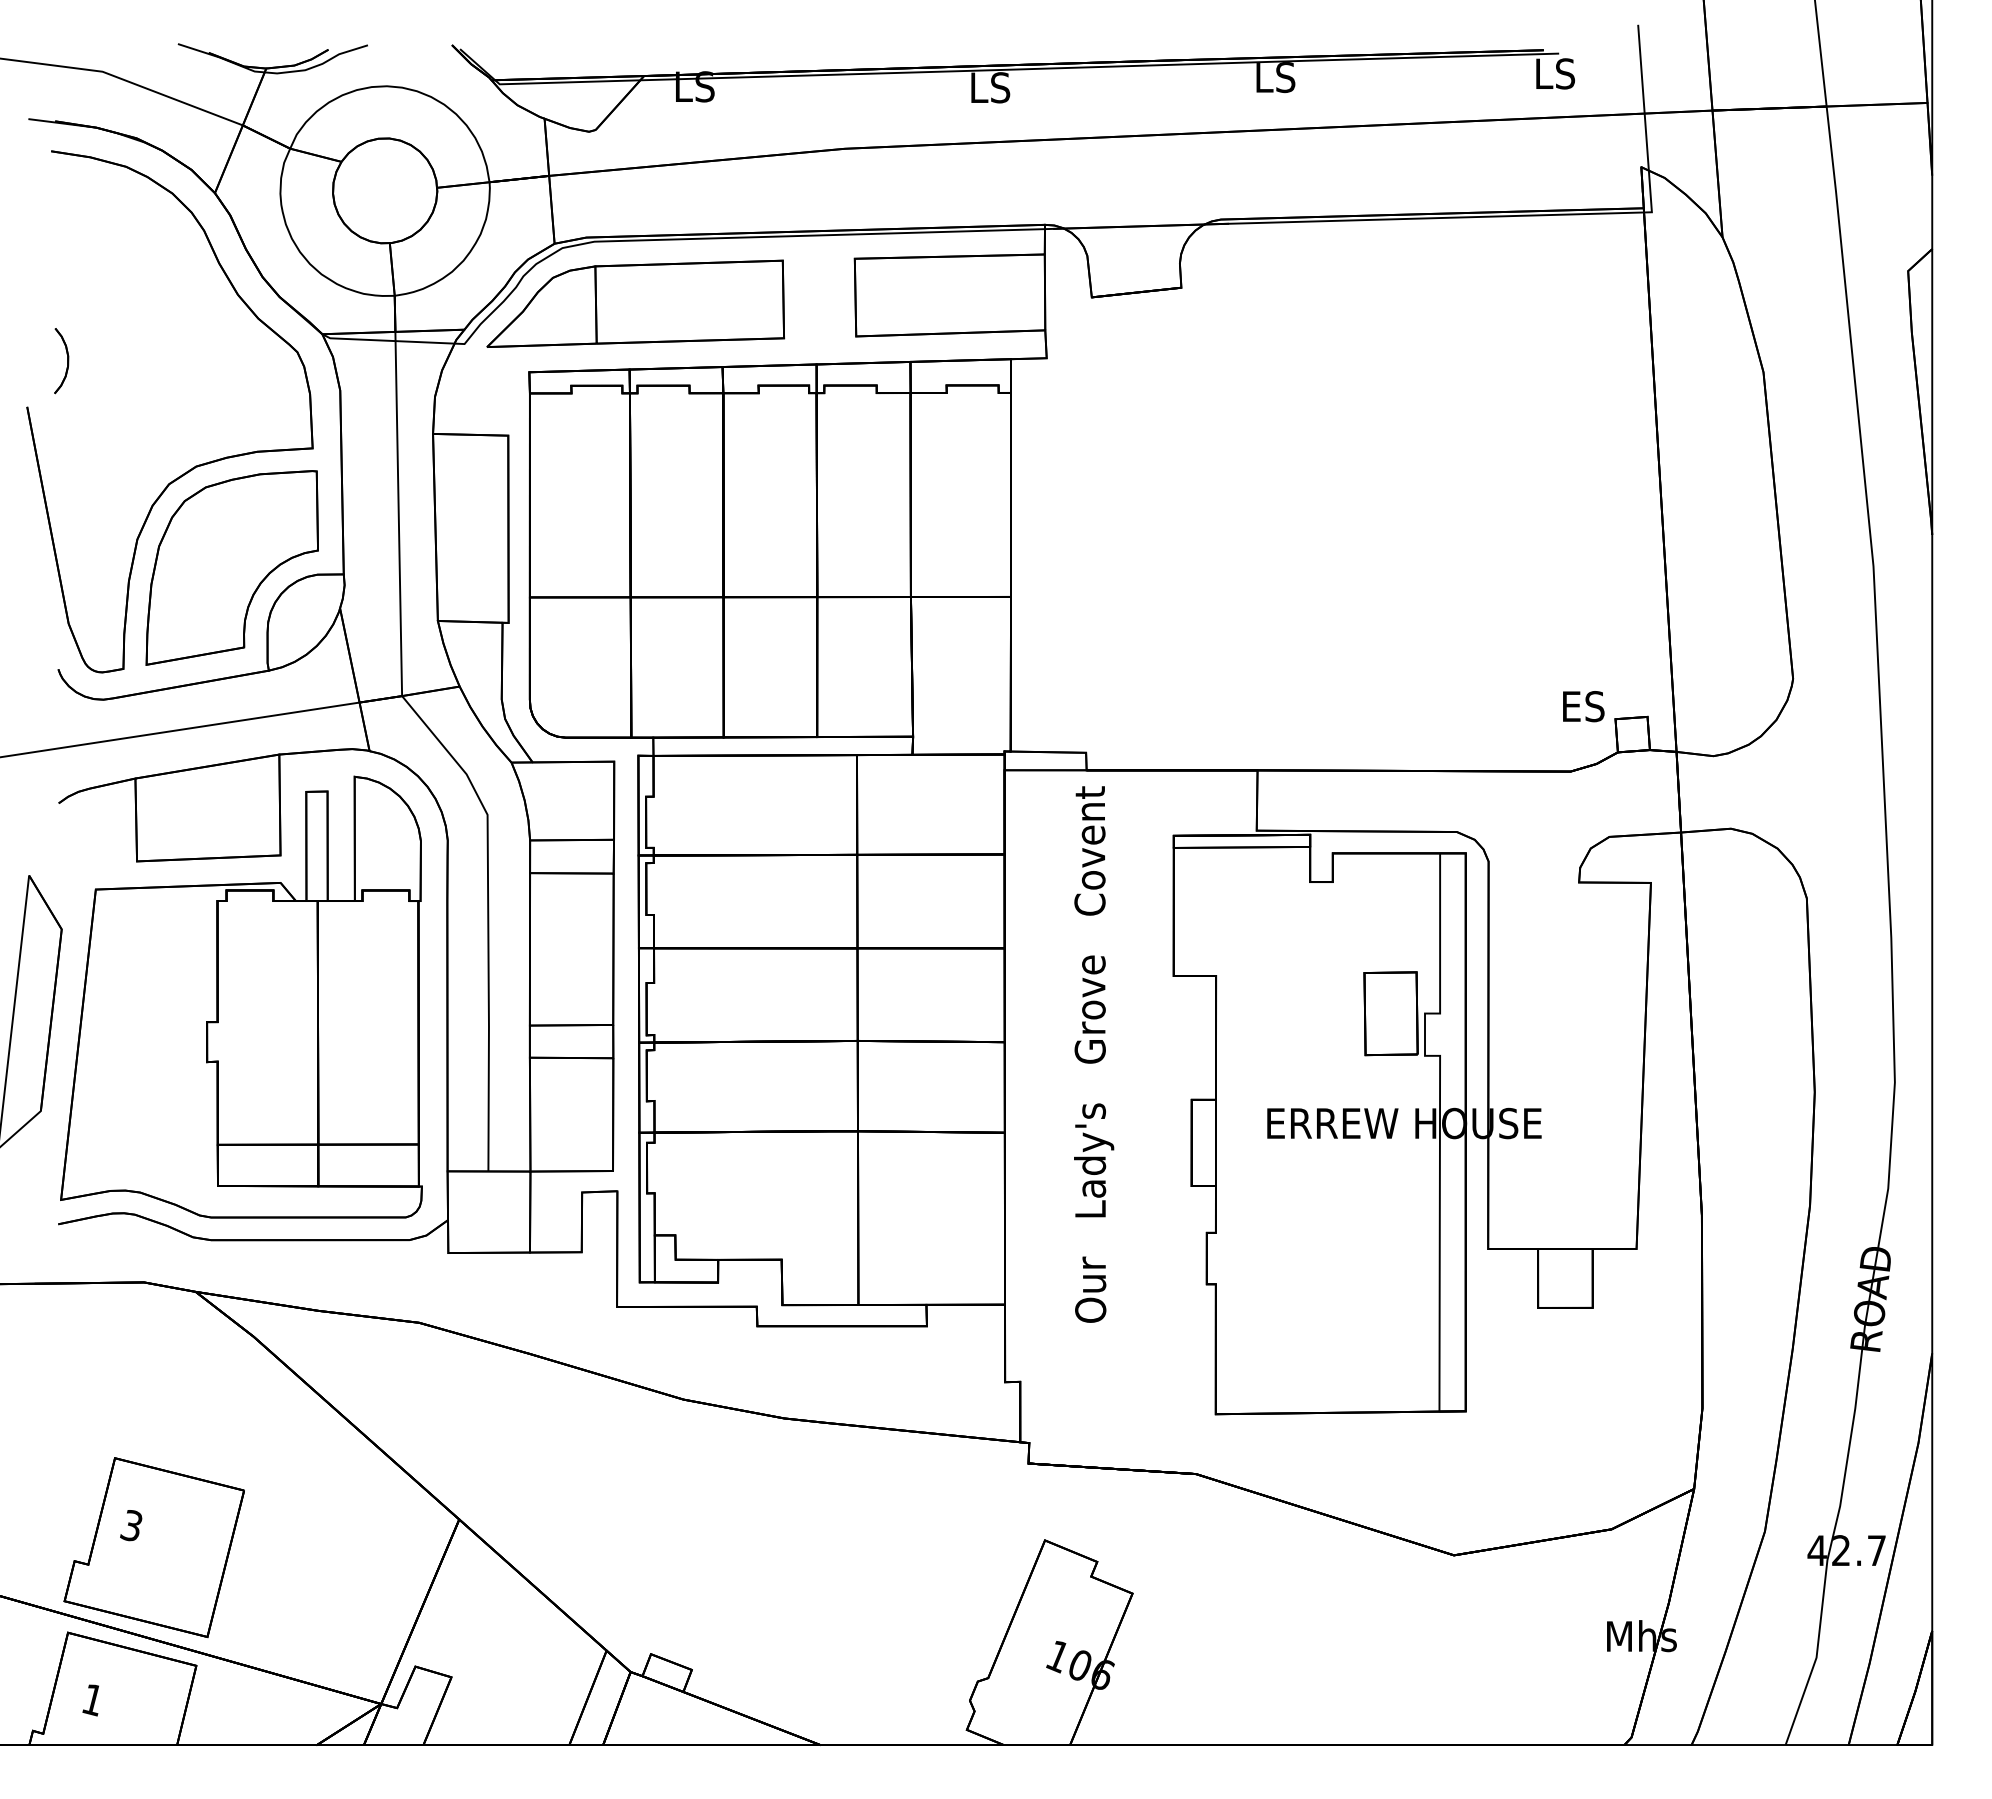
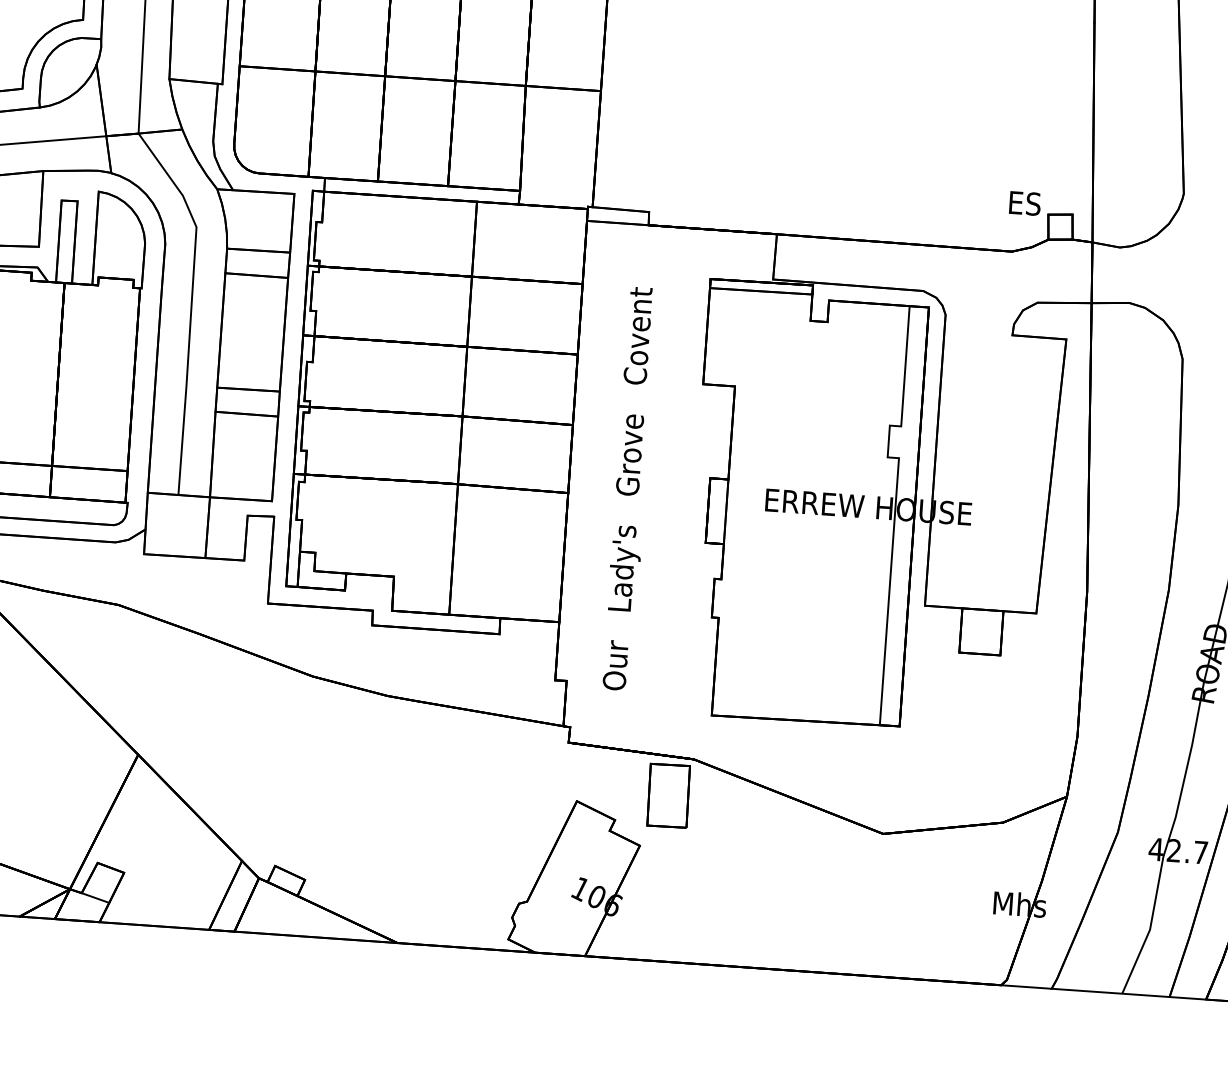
part: (1390, 1013) -> (668, 795), moved
text: (1094, 1054) -> (630, 488), moved
line: (415, 1713) -> (95, 898), added

